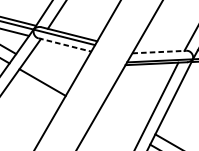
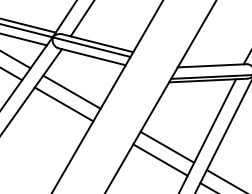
line: (65, 44) -> (92, 56), dashed -> solid
line: (159, 51) -> (212, 65), dashed -> solid
line: (48, 72) -> (71, 91), added
line: (124, 115) -> (167, 146), added
line: (118, 126) -> (160, 159), added

